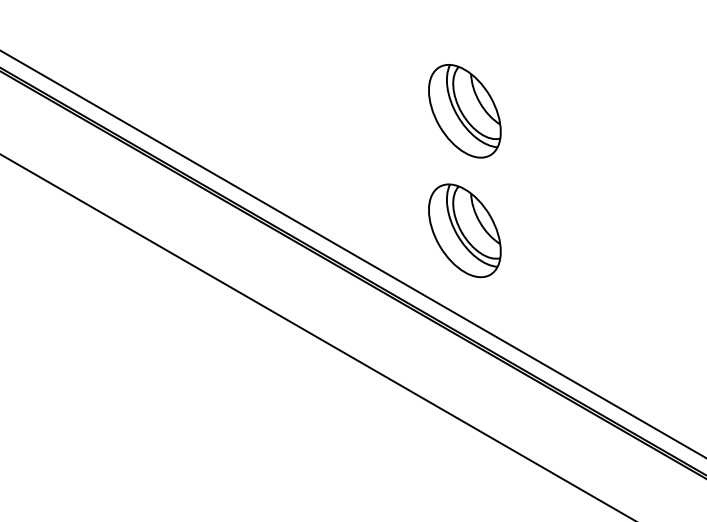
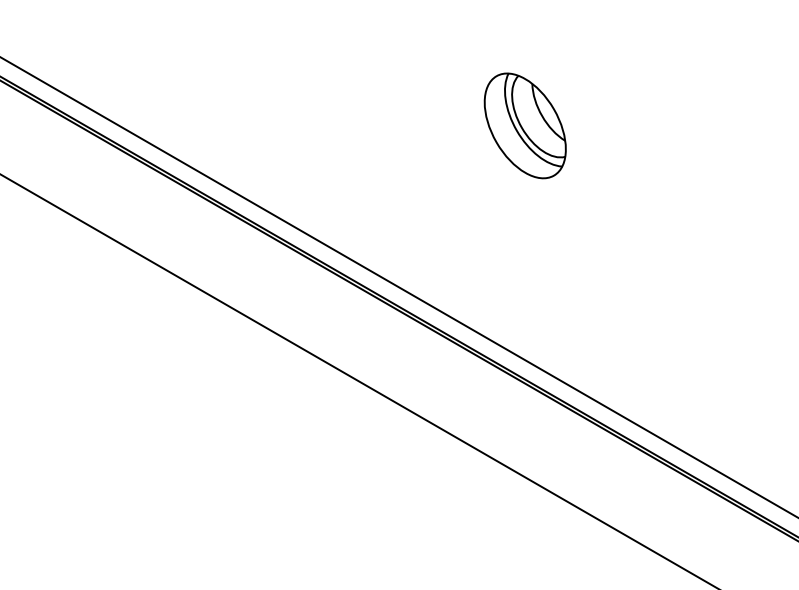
part: (464, 230) -> (524, 260), removed

